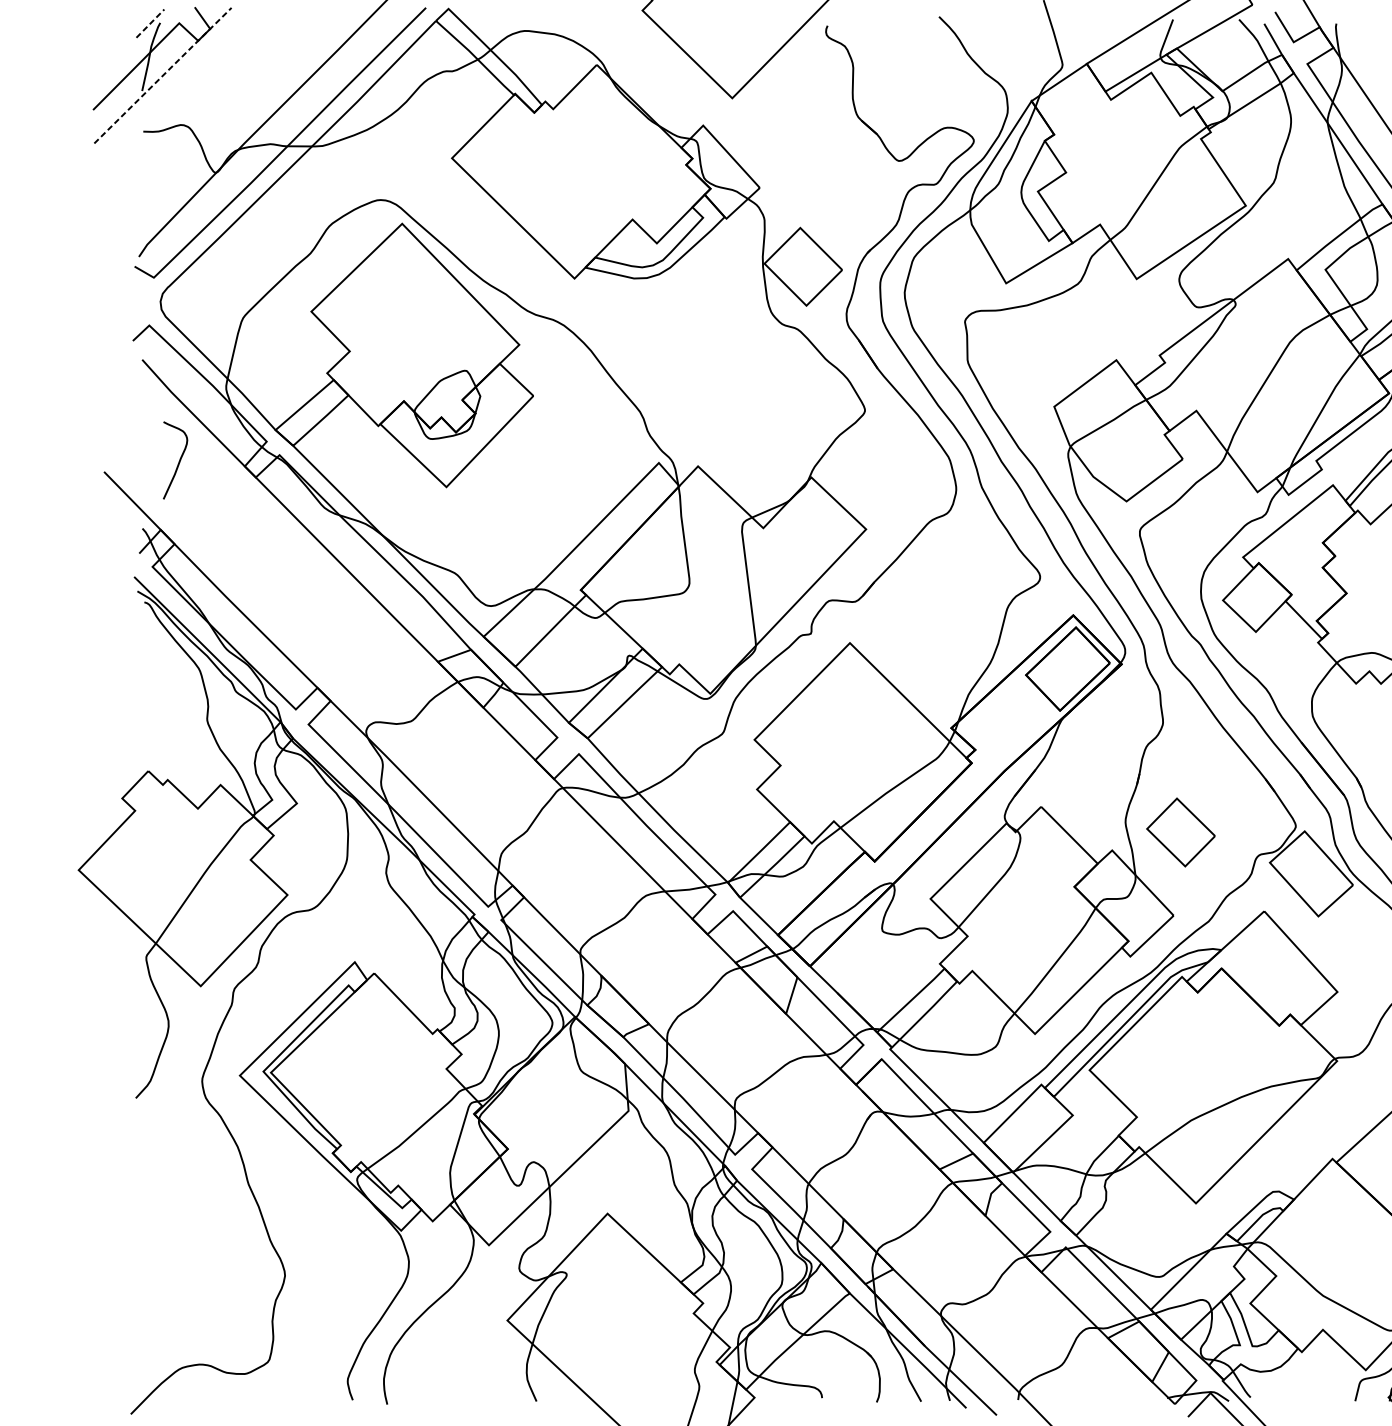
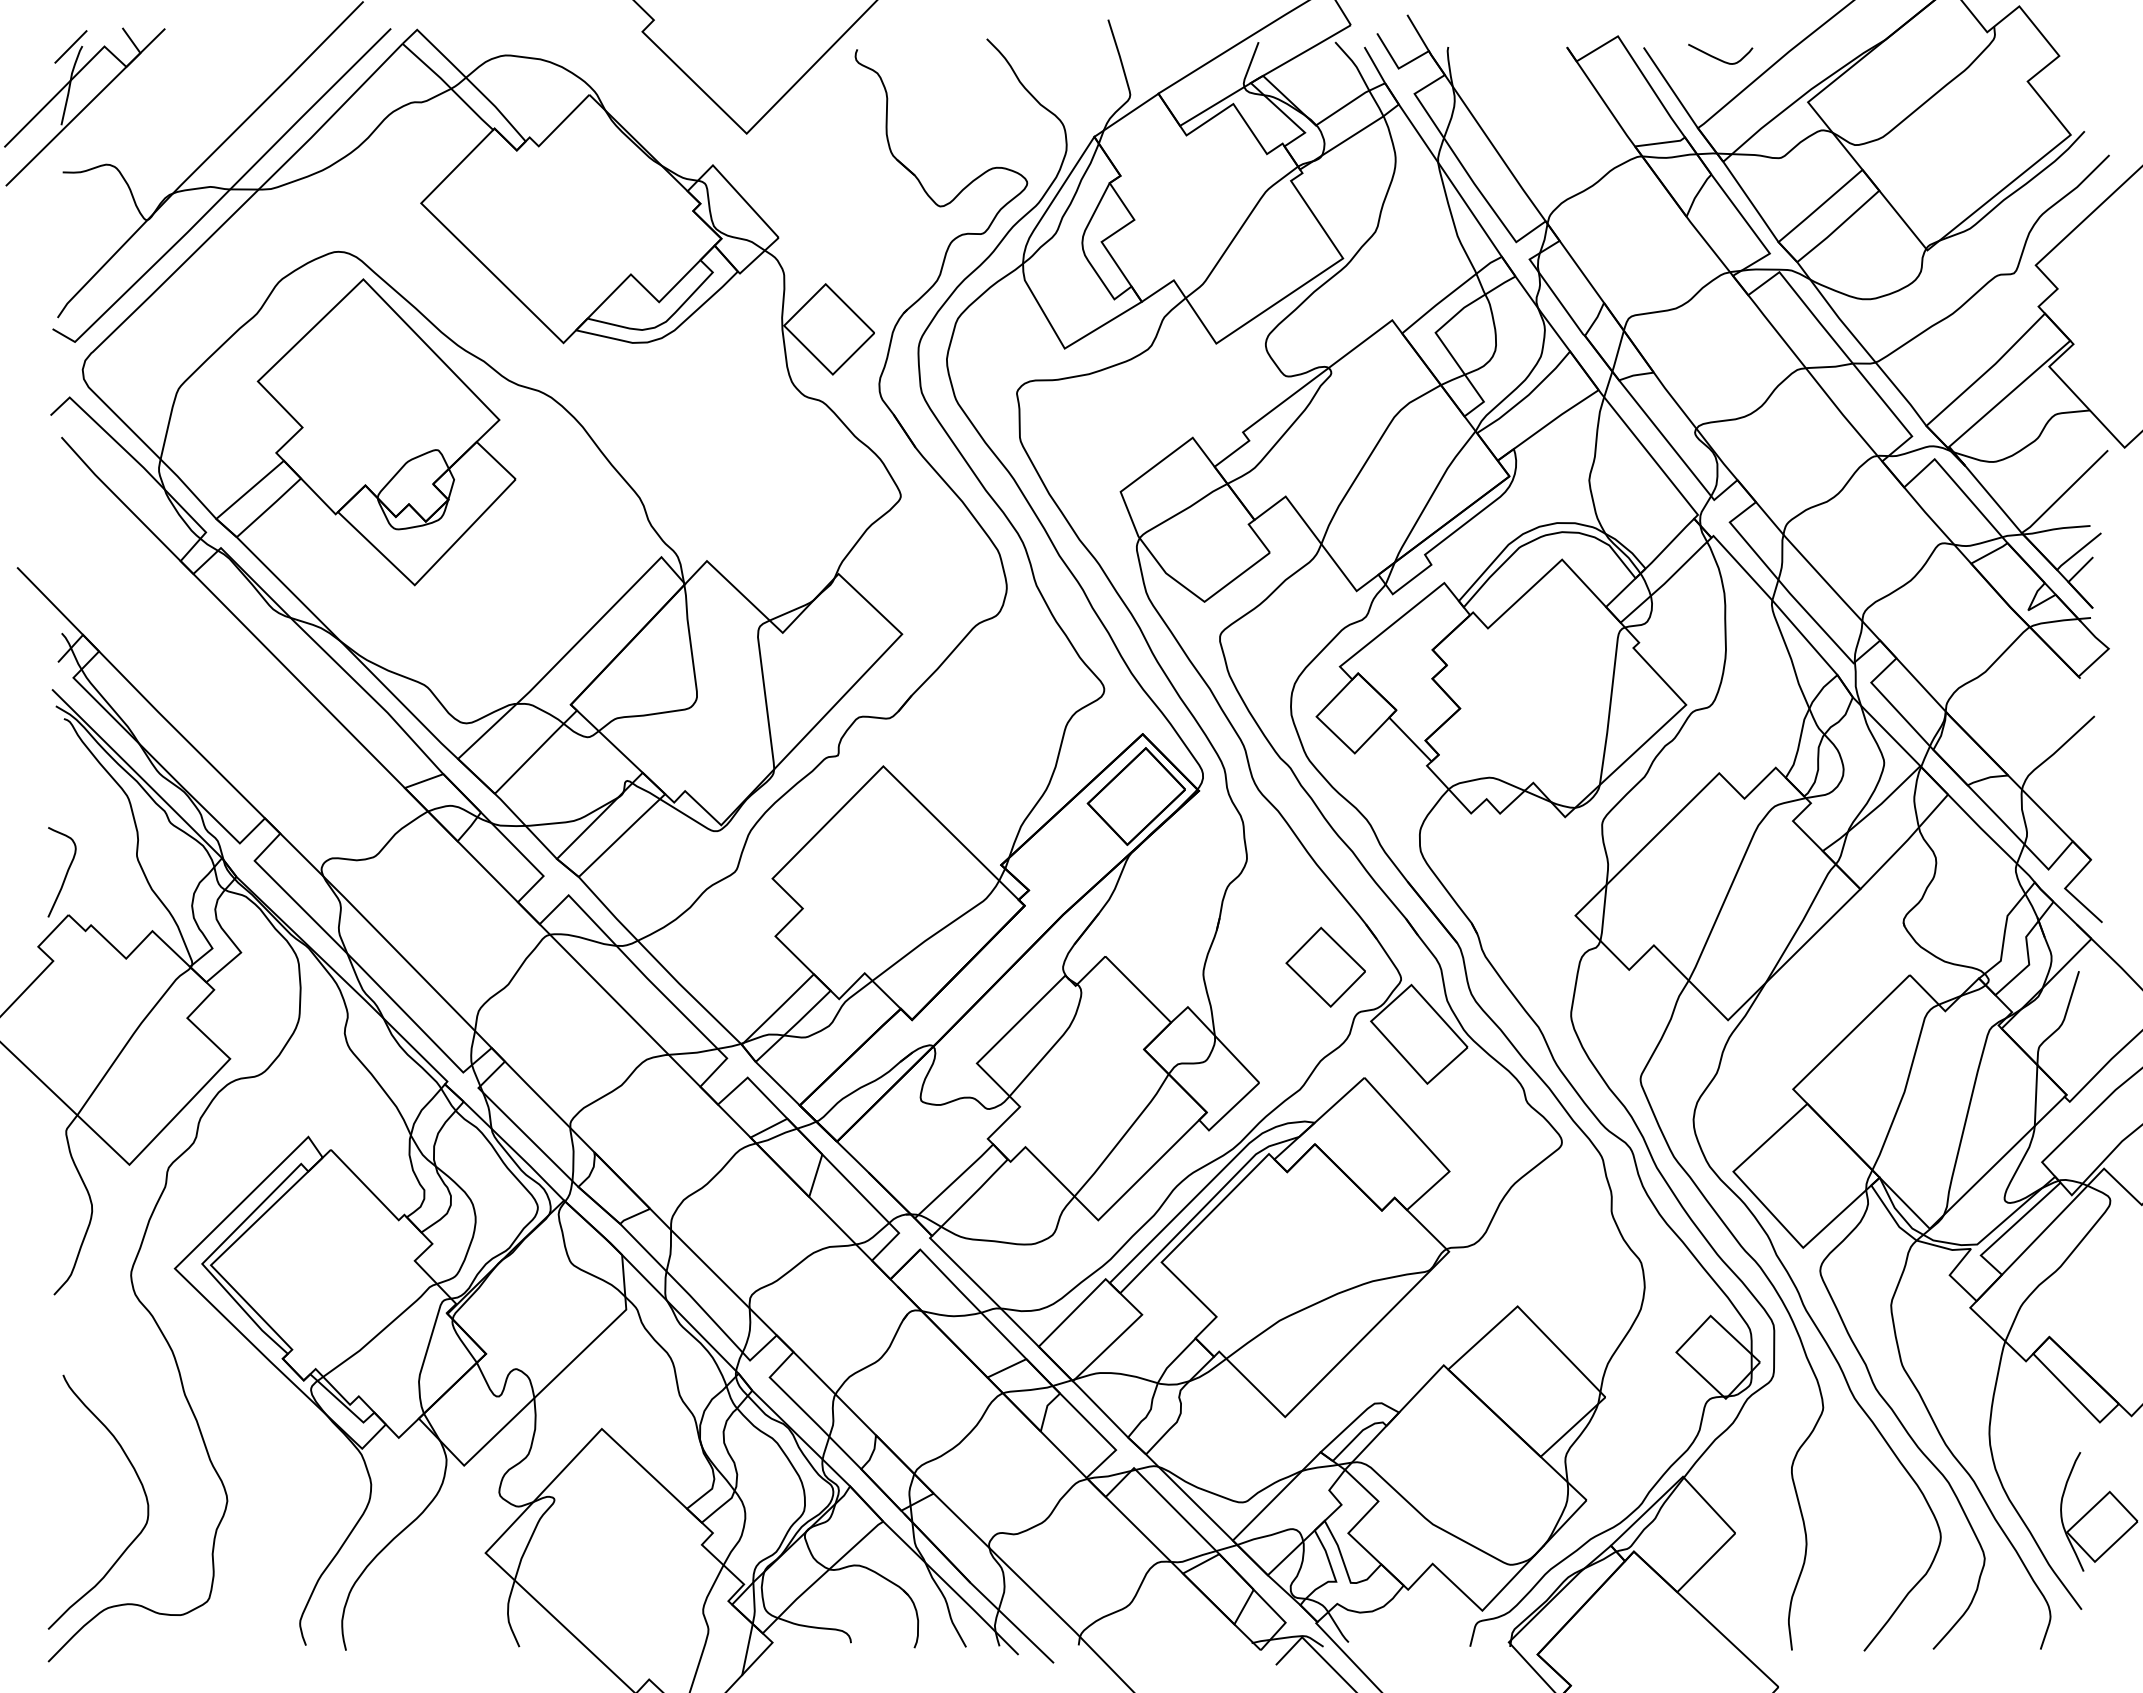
line: (150, 23) -> (71, 46), dashed -> solid
line: (163, 74) -> (86, 106), dashed -> solid
curve: (178, 462) -> (65, 874), moved
part: (1180, 831) -> (1325, 966), moved
curve: (211, 1263) -> (141, 1486), added

